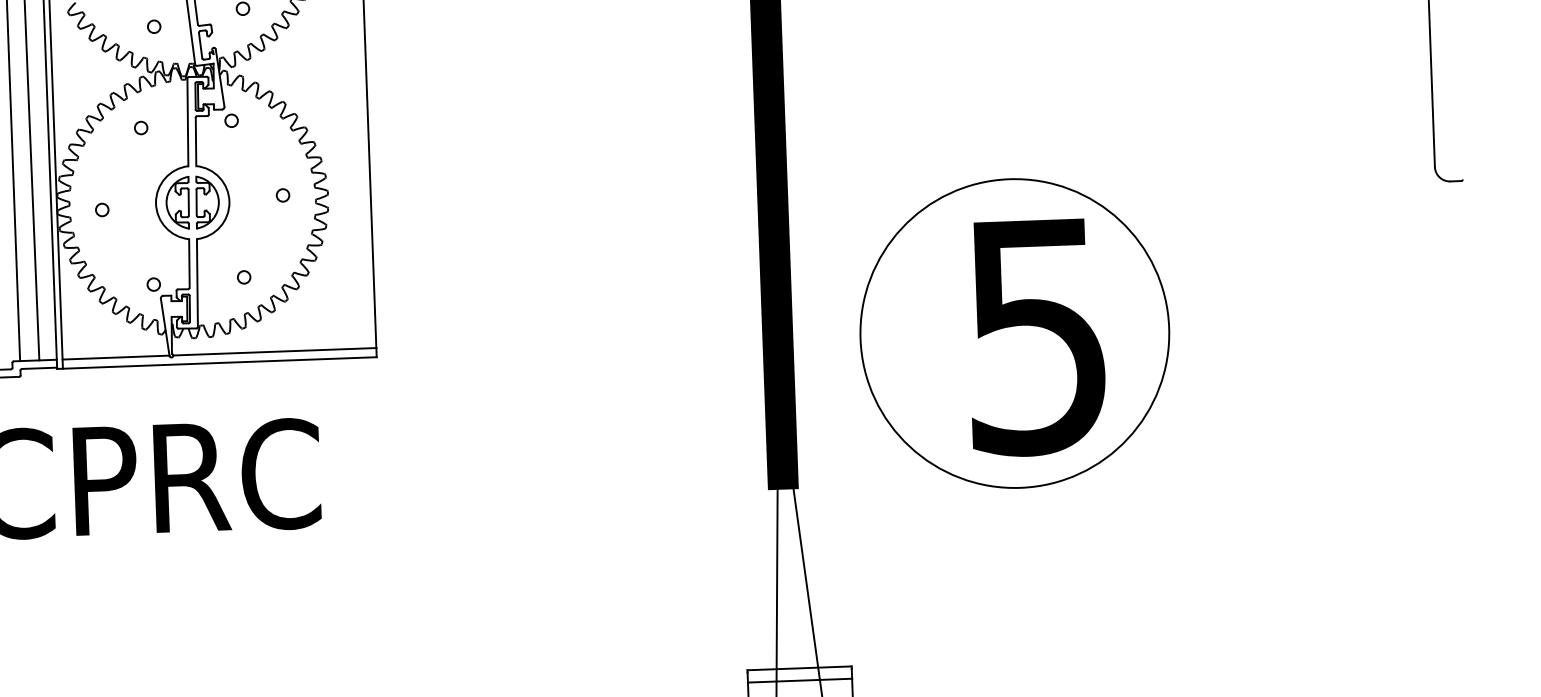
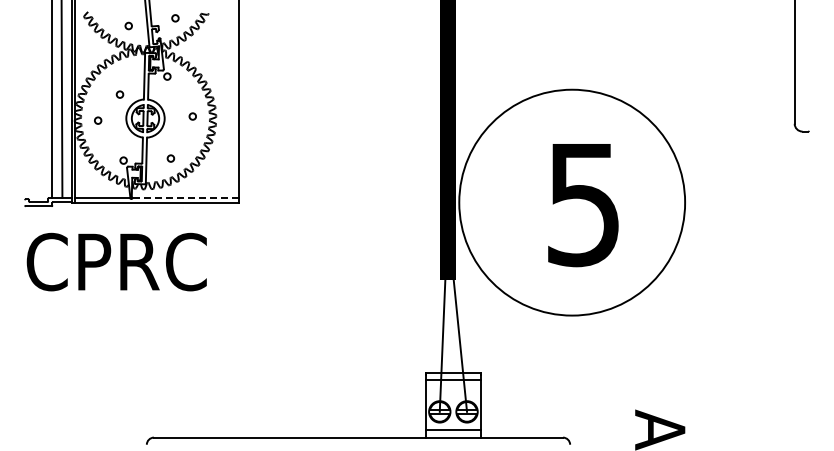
circle: (140, 127) -> (119, 94), moved
circle: (1013, 333) -> (571, 202), size x1.4
line: (272, 352) -> (184, 198), solid -> dashed

